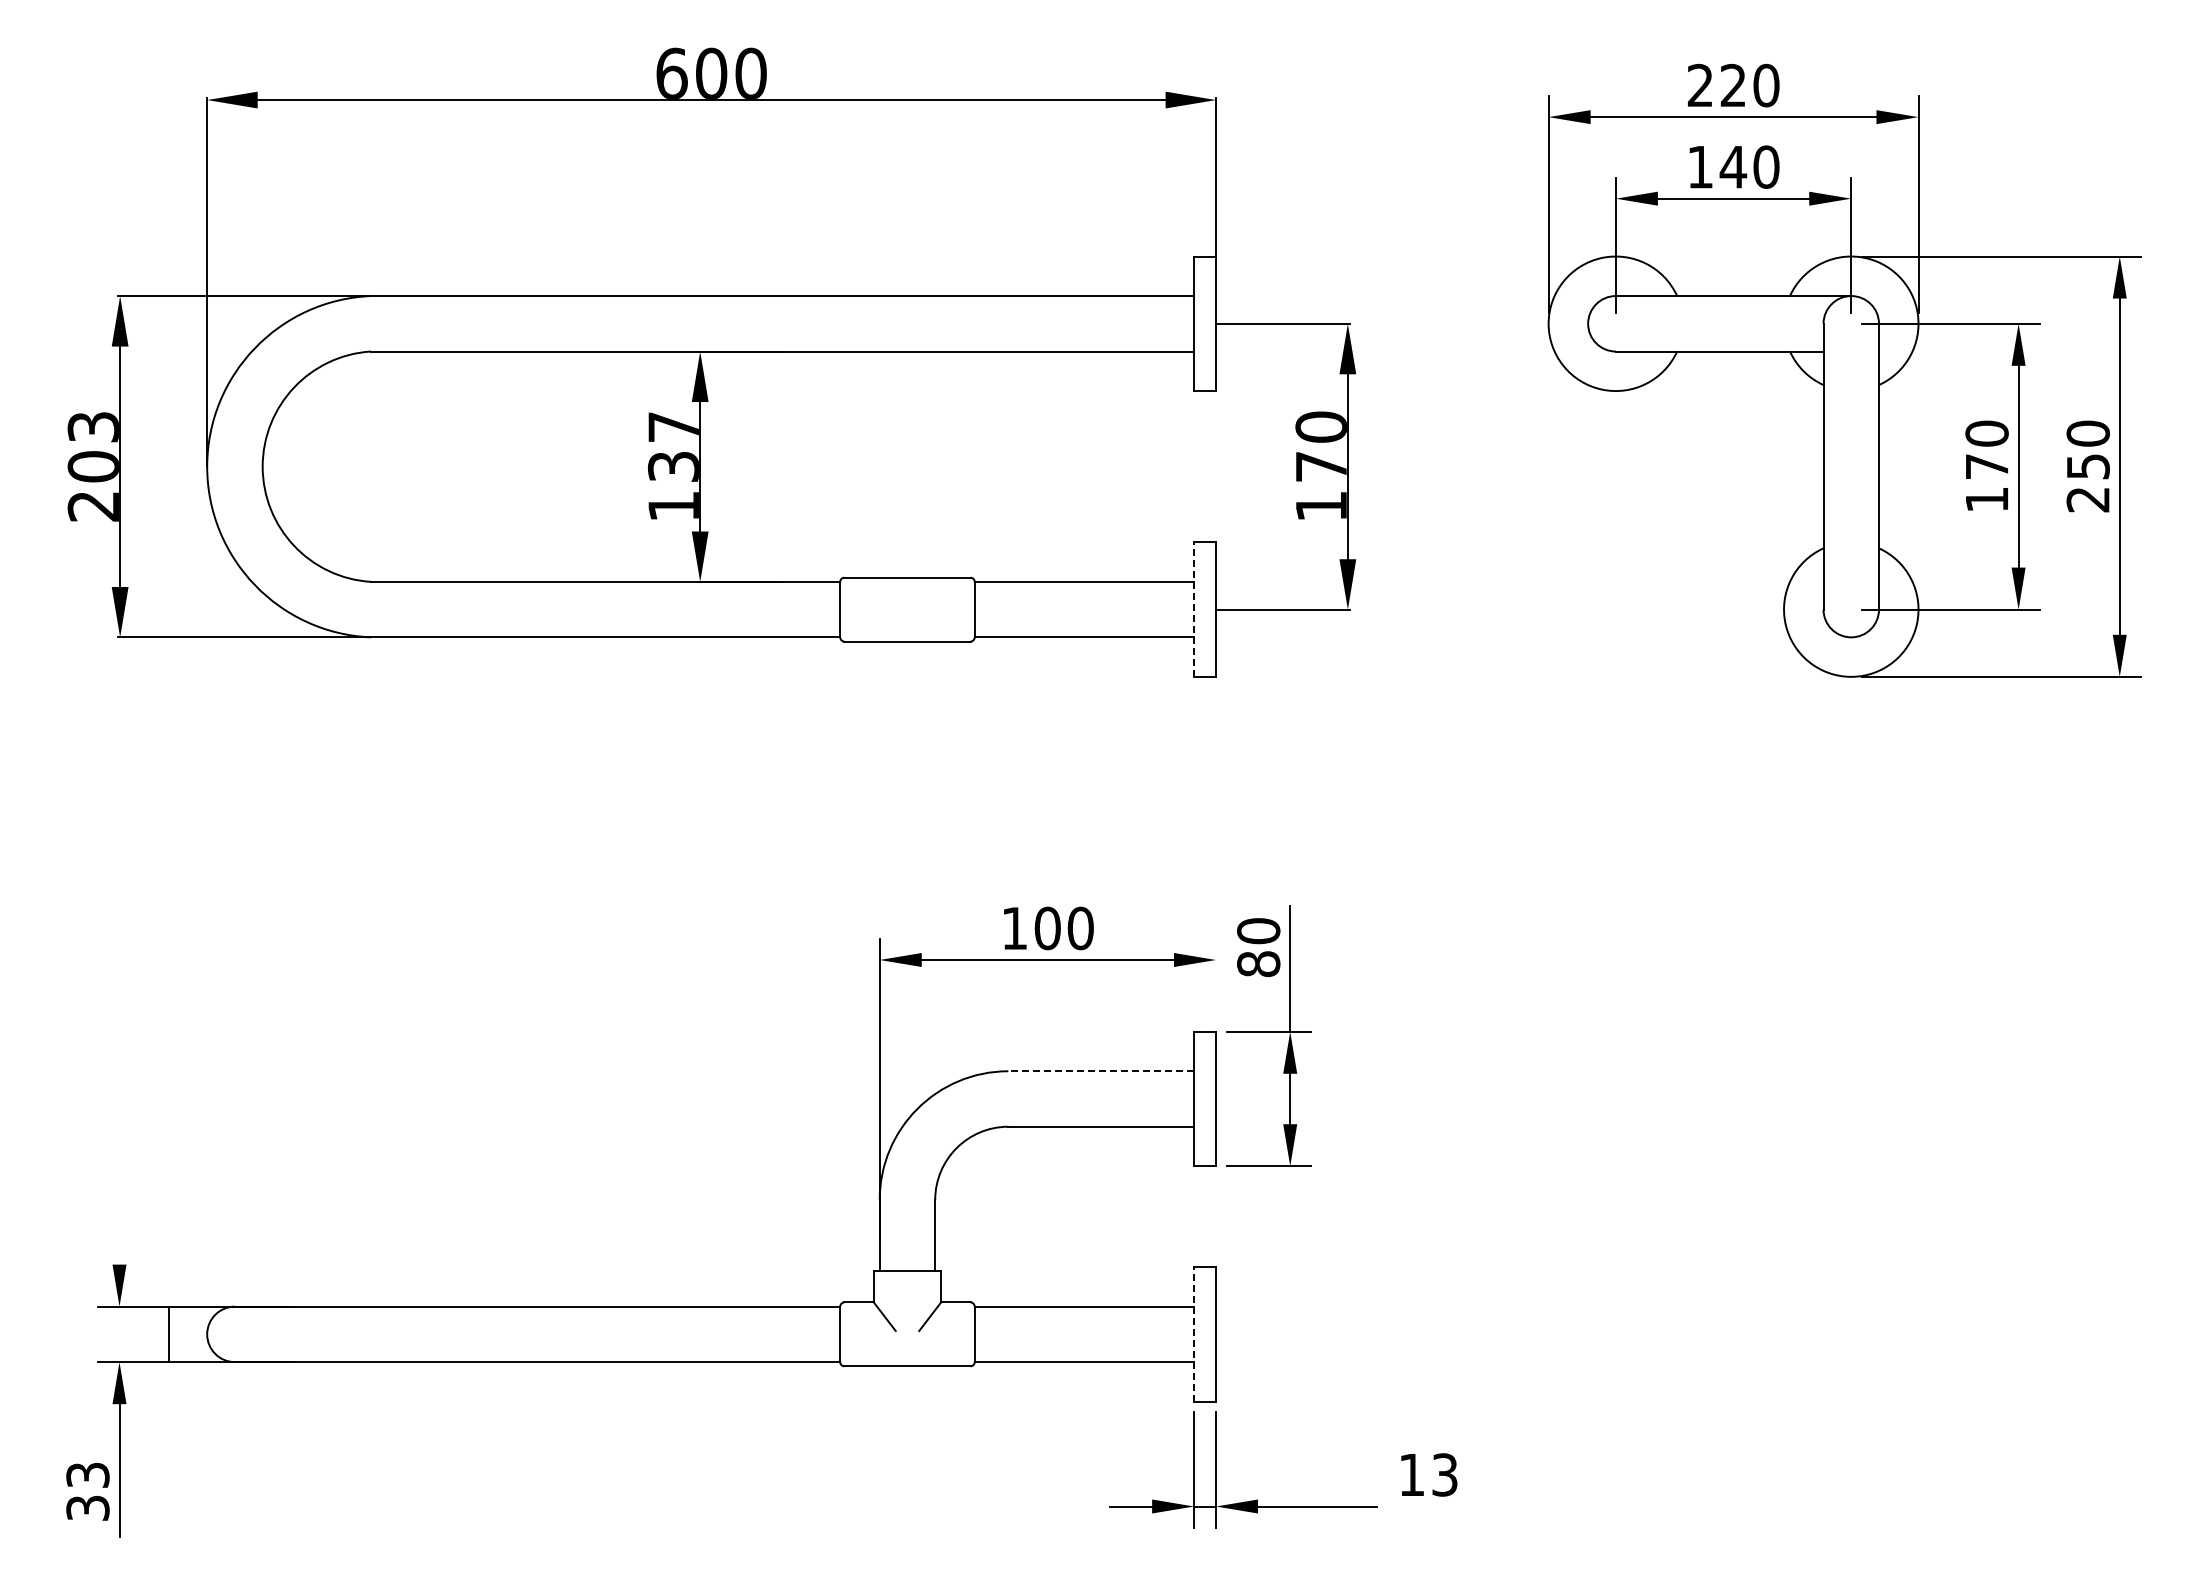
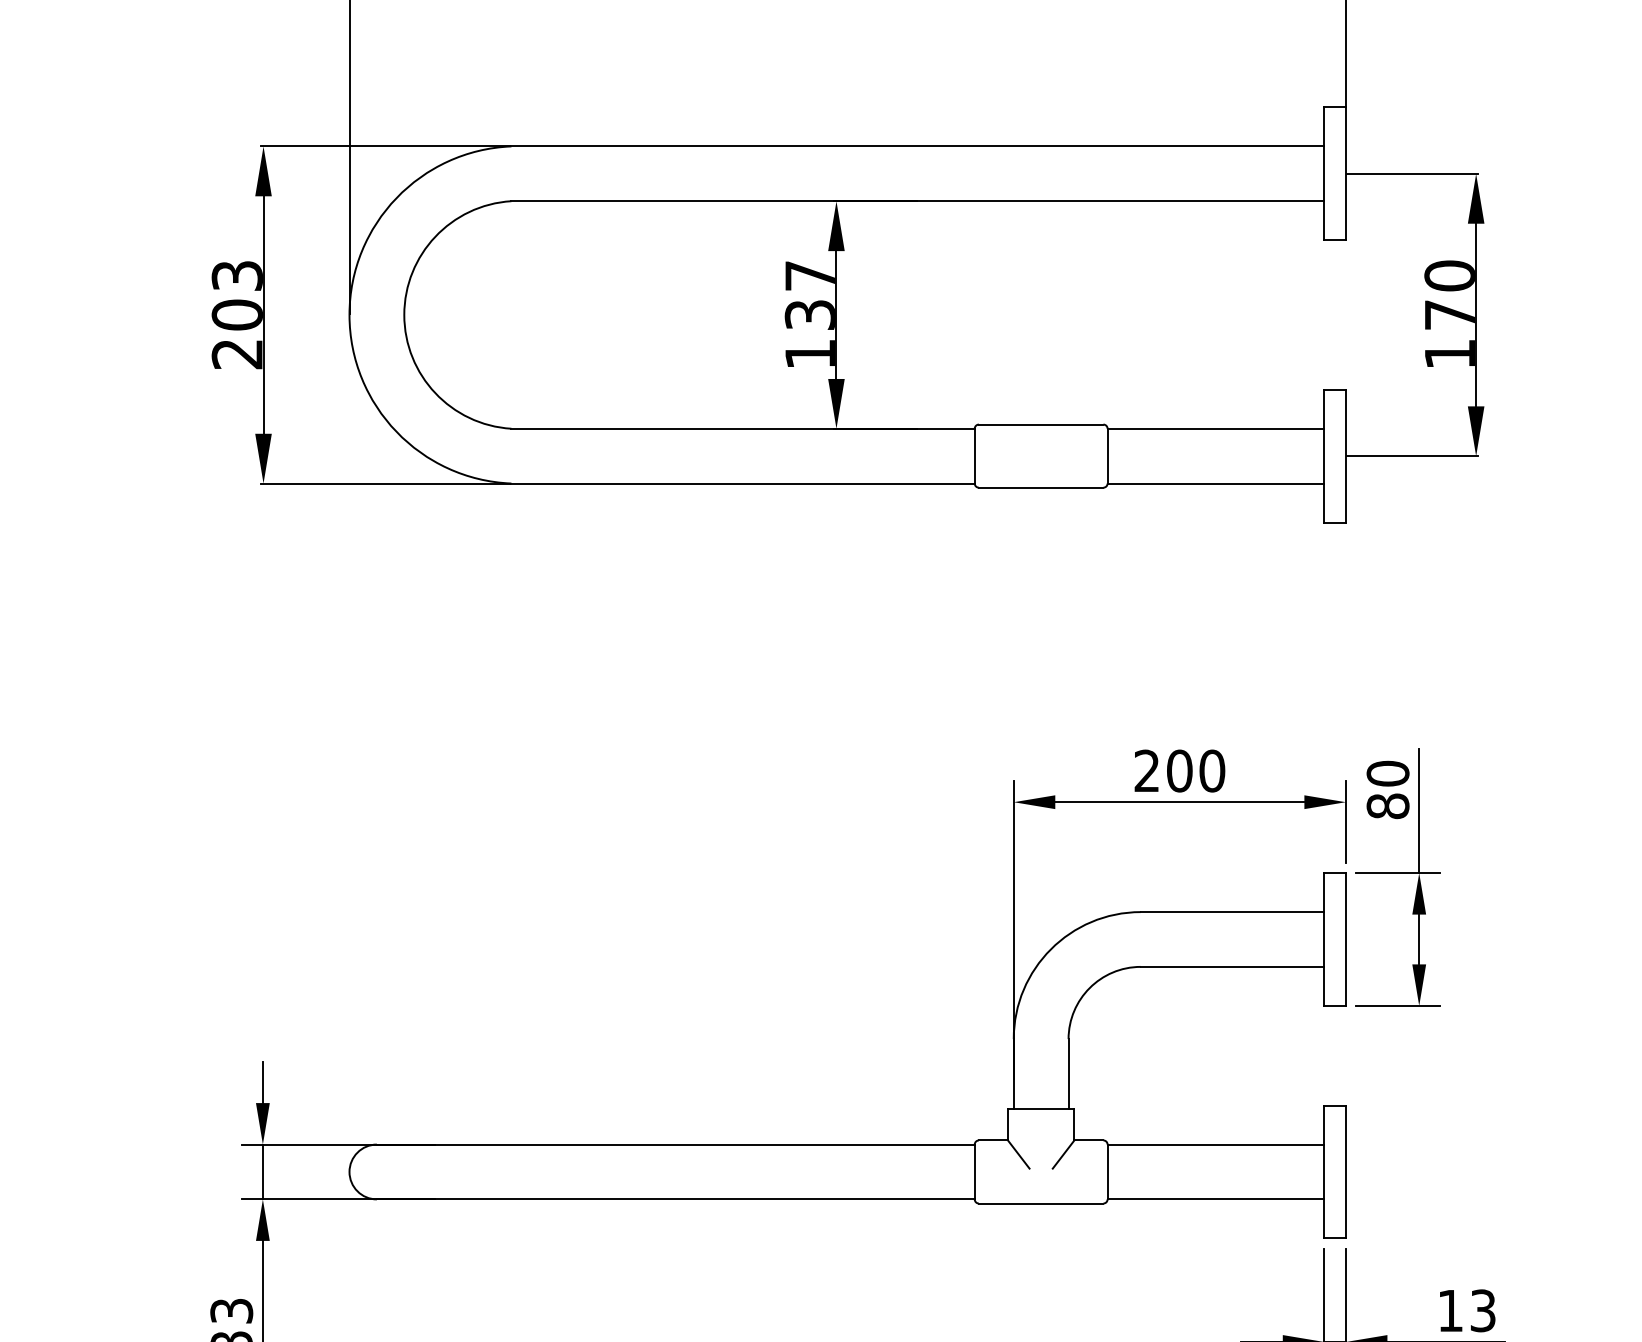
line: (1194, 609) -> (1324, 456), dashed -> solid
text: (1014, 927) -> (1146, 770), 100 -> 200
line: (1216, 979) -> (1346, 821), added
line: (1101, 1071) -> (1232, 912), dashed -> solid
line: (119, 1243) -> (262, 1082), added
line: (1194, 1333) -> (1324, 1171), dashed -> solid
line: (168, 1334) -> (262, 1172), moved
text: (1429, 1474) -> (1467, 1310), moved

